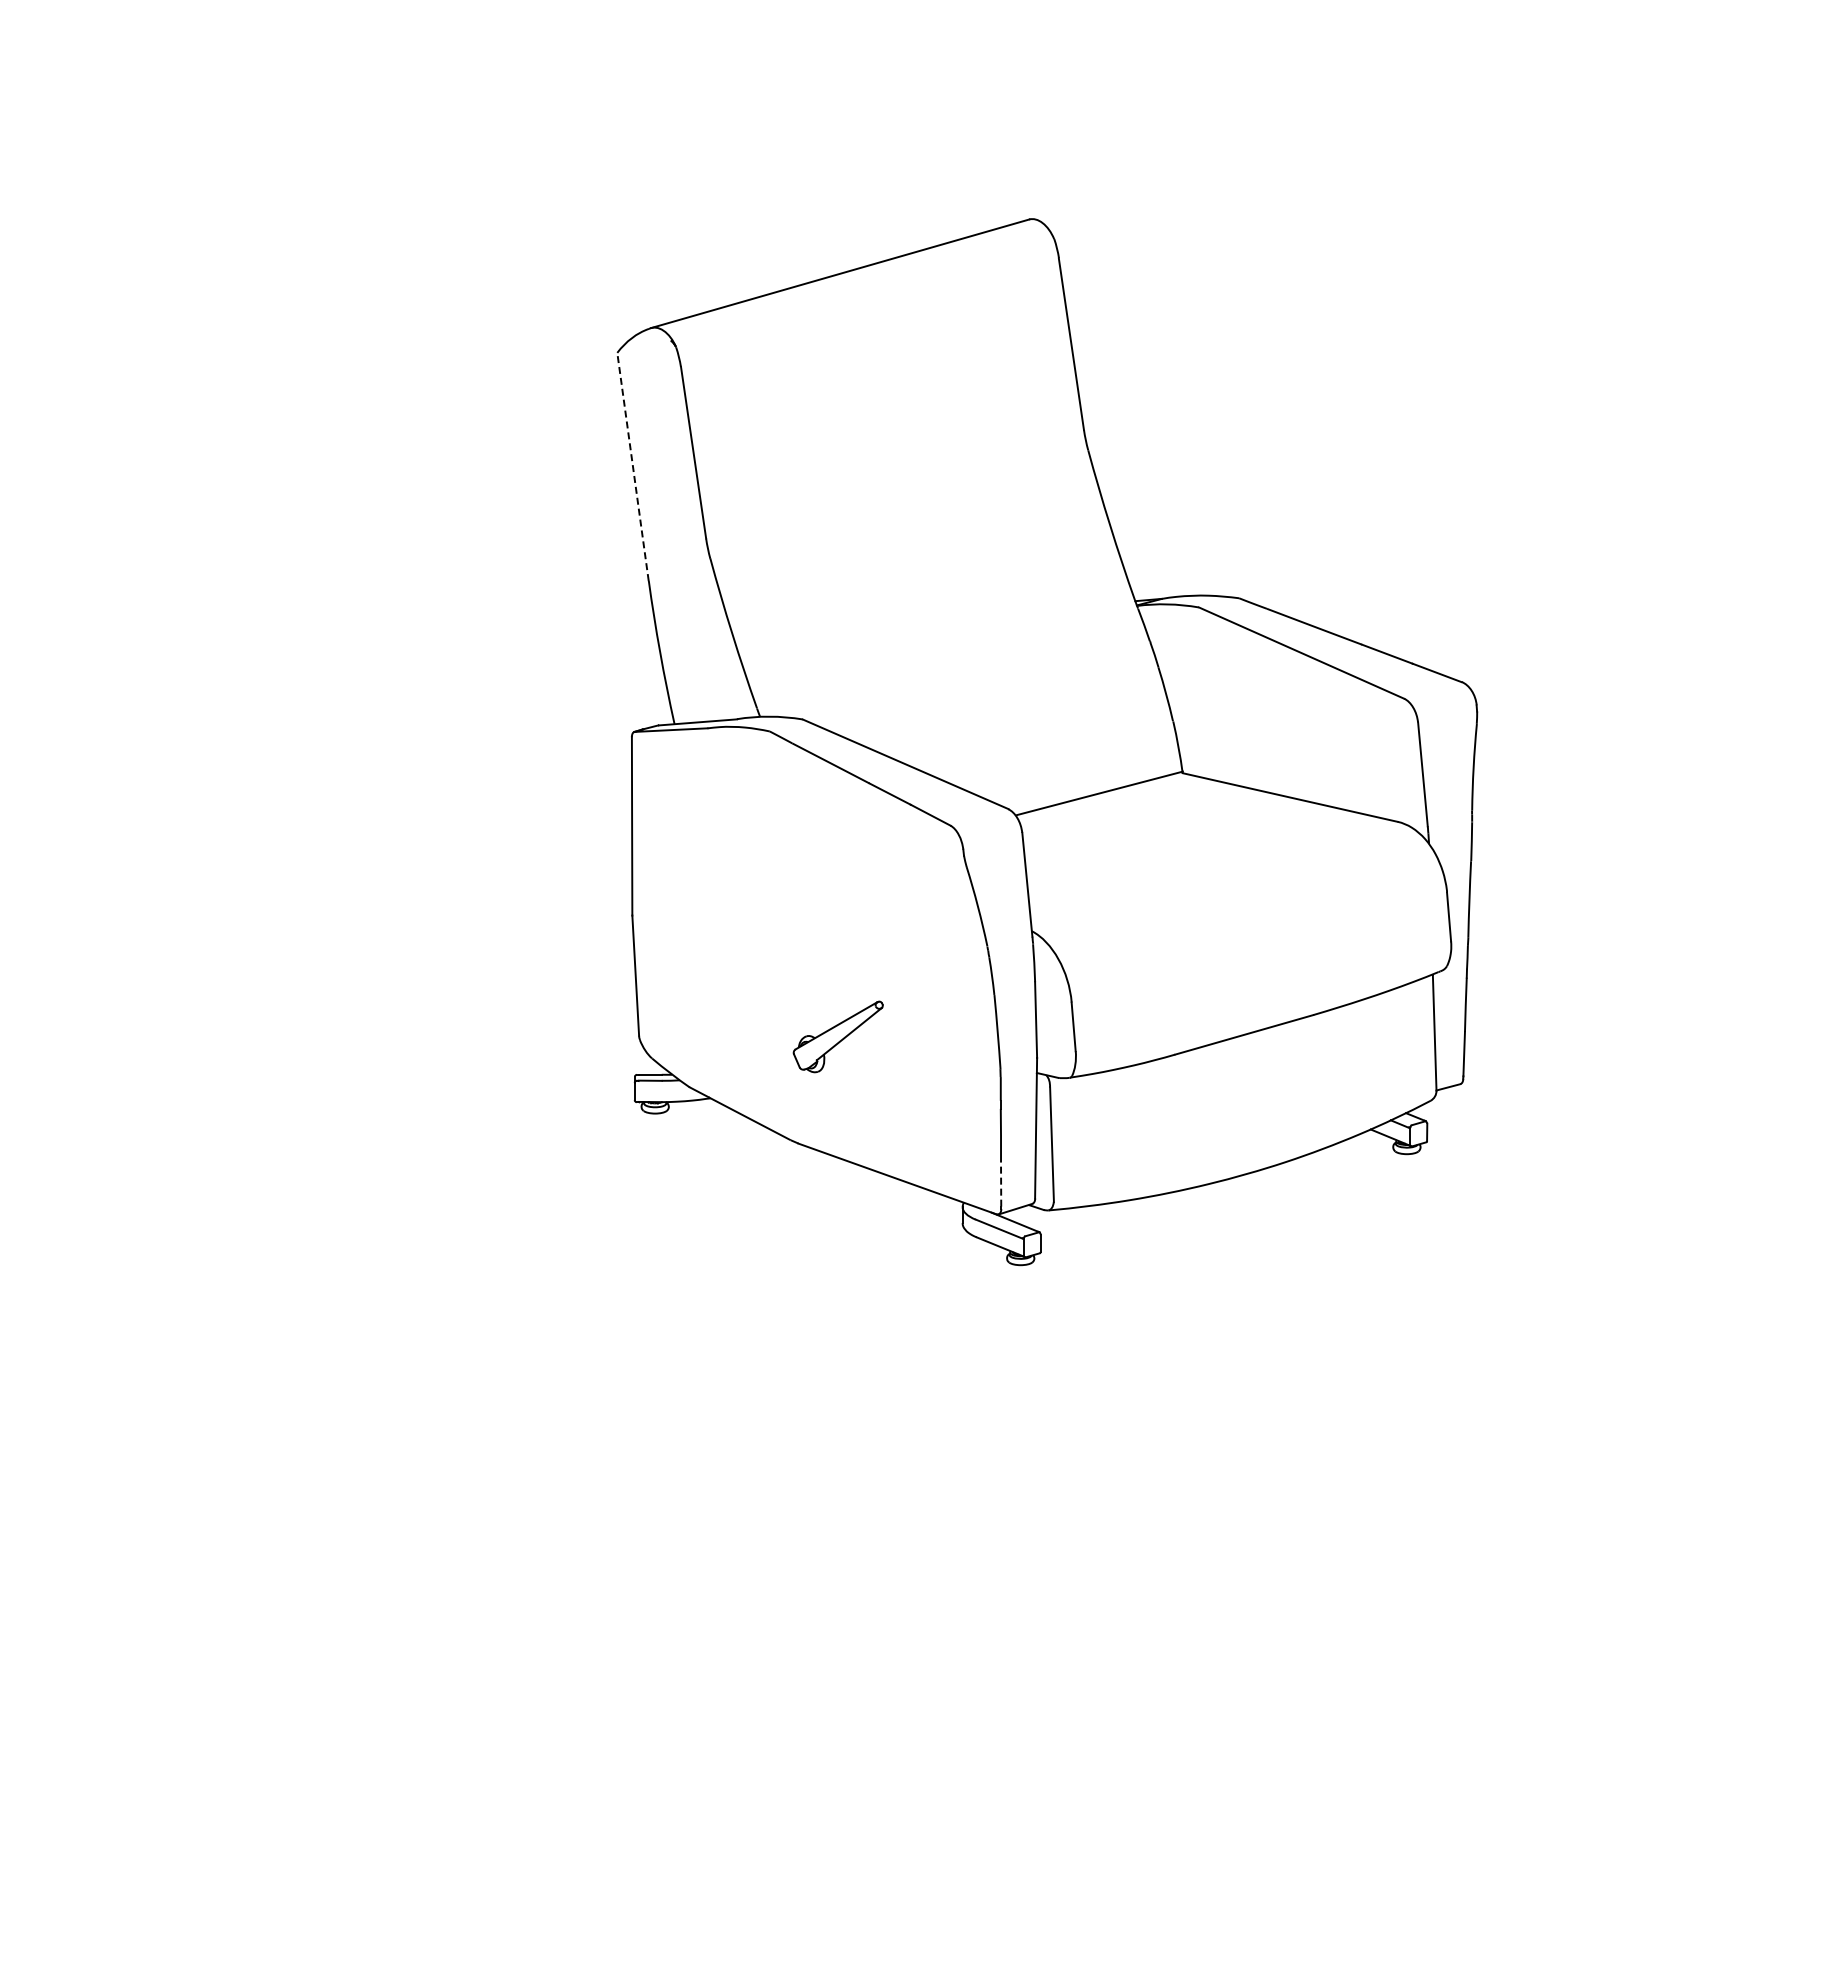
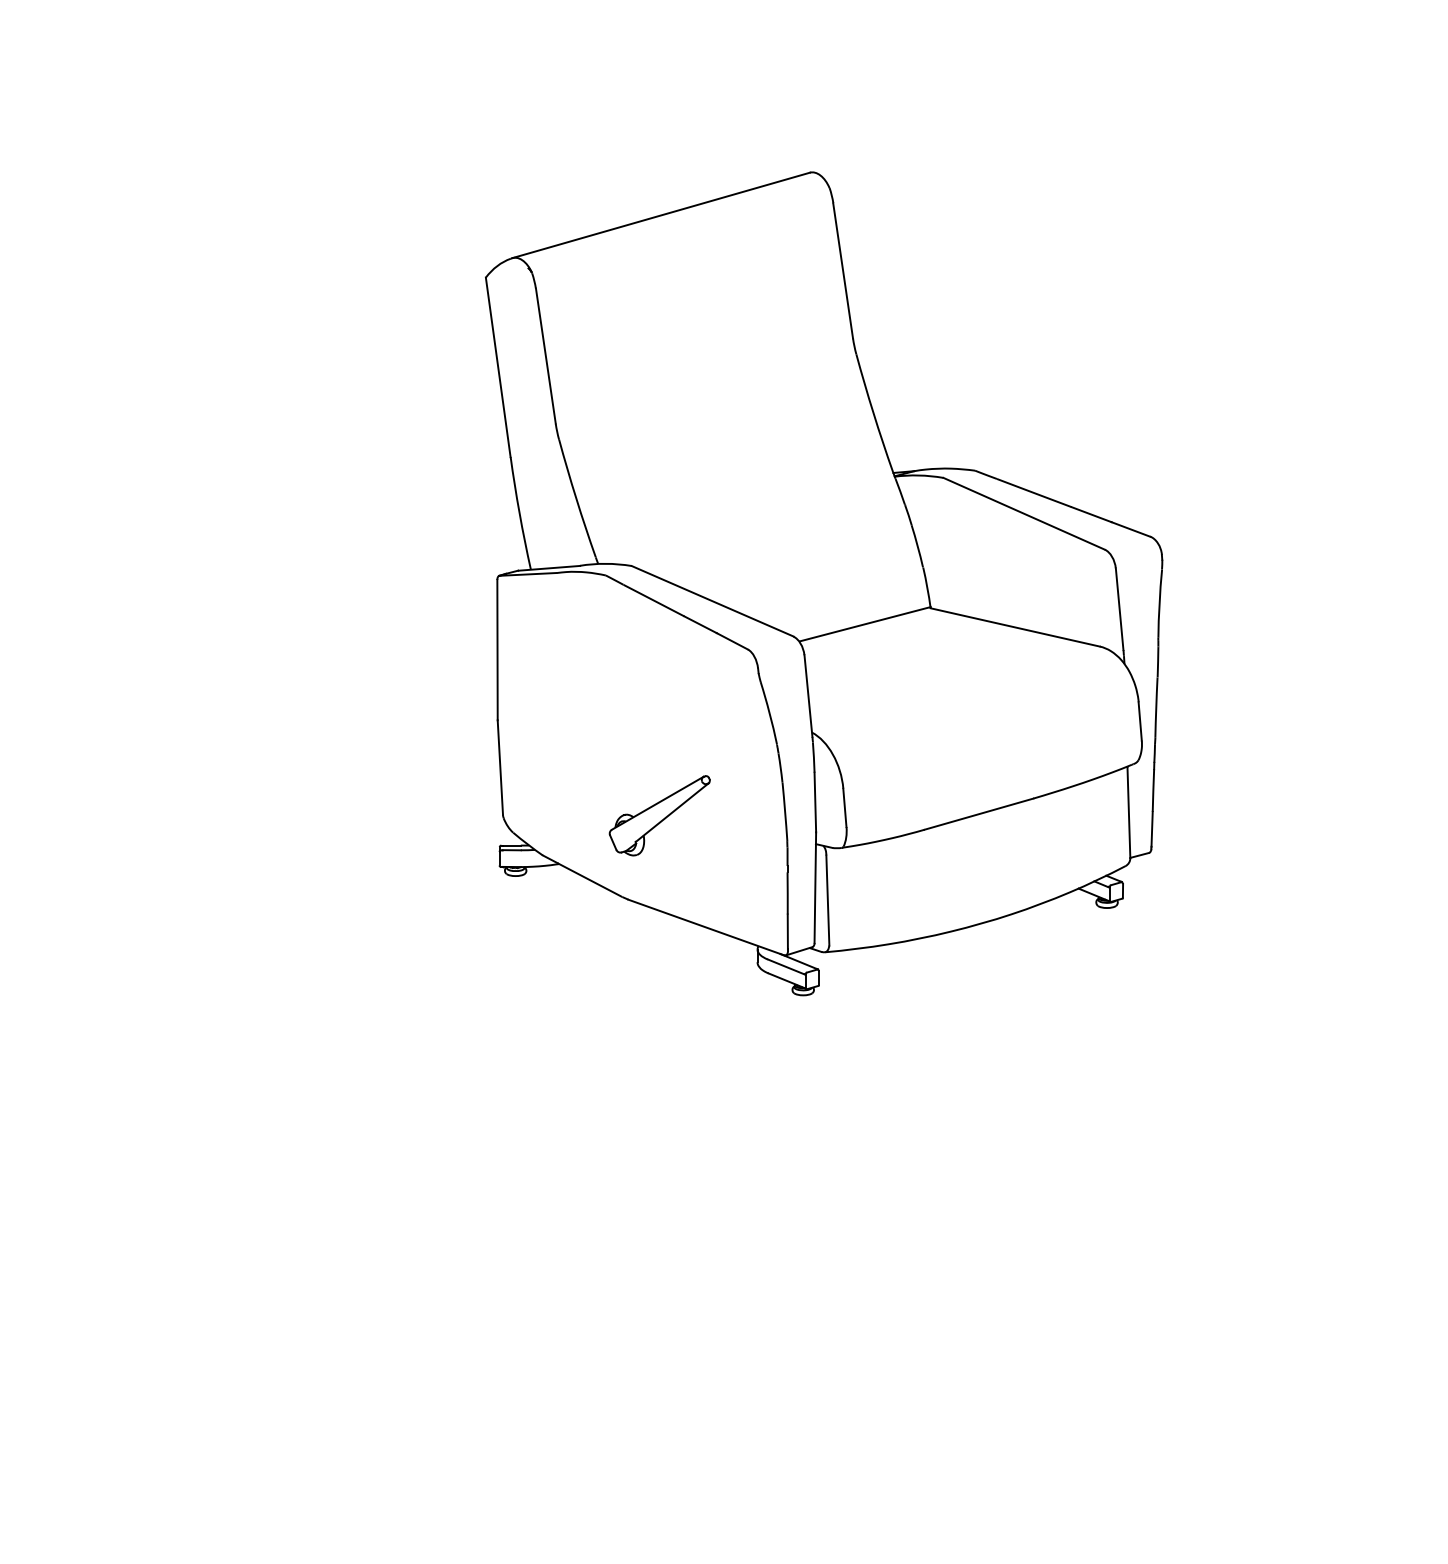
line: (632, 466) -> (497, 367), dashed -> solid
part: (837, 1036) -> (659, 815), size x1.43
line: (1001, 1184) -> (788, 931), dashed -> solid

